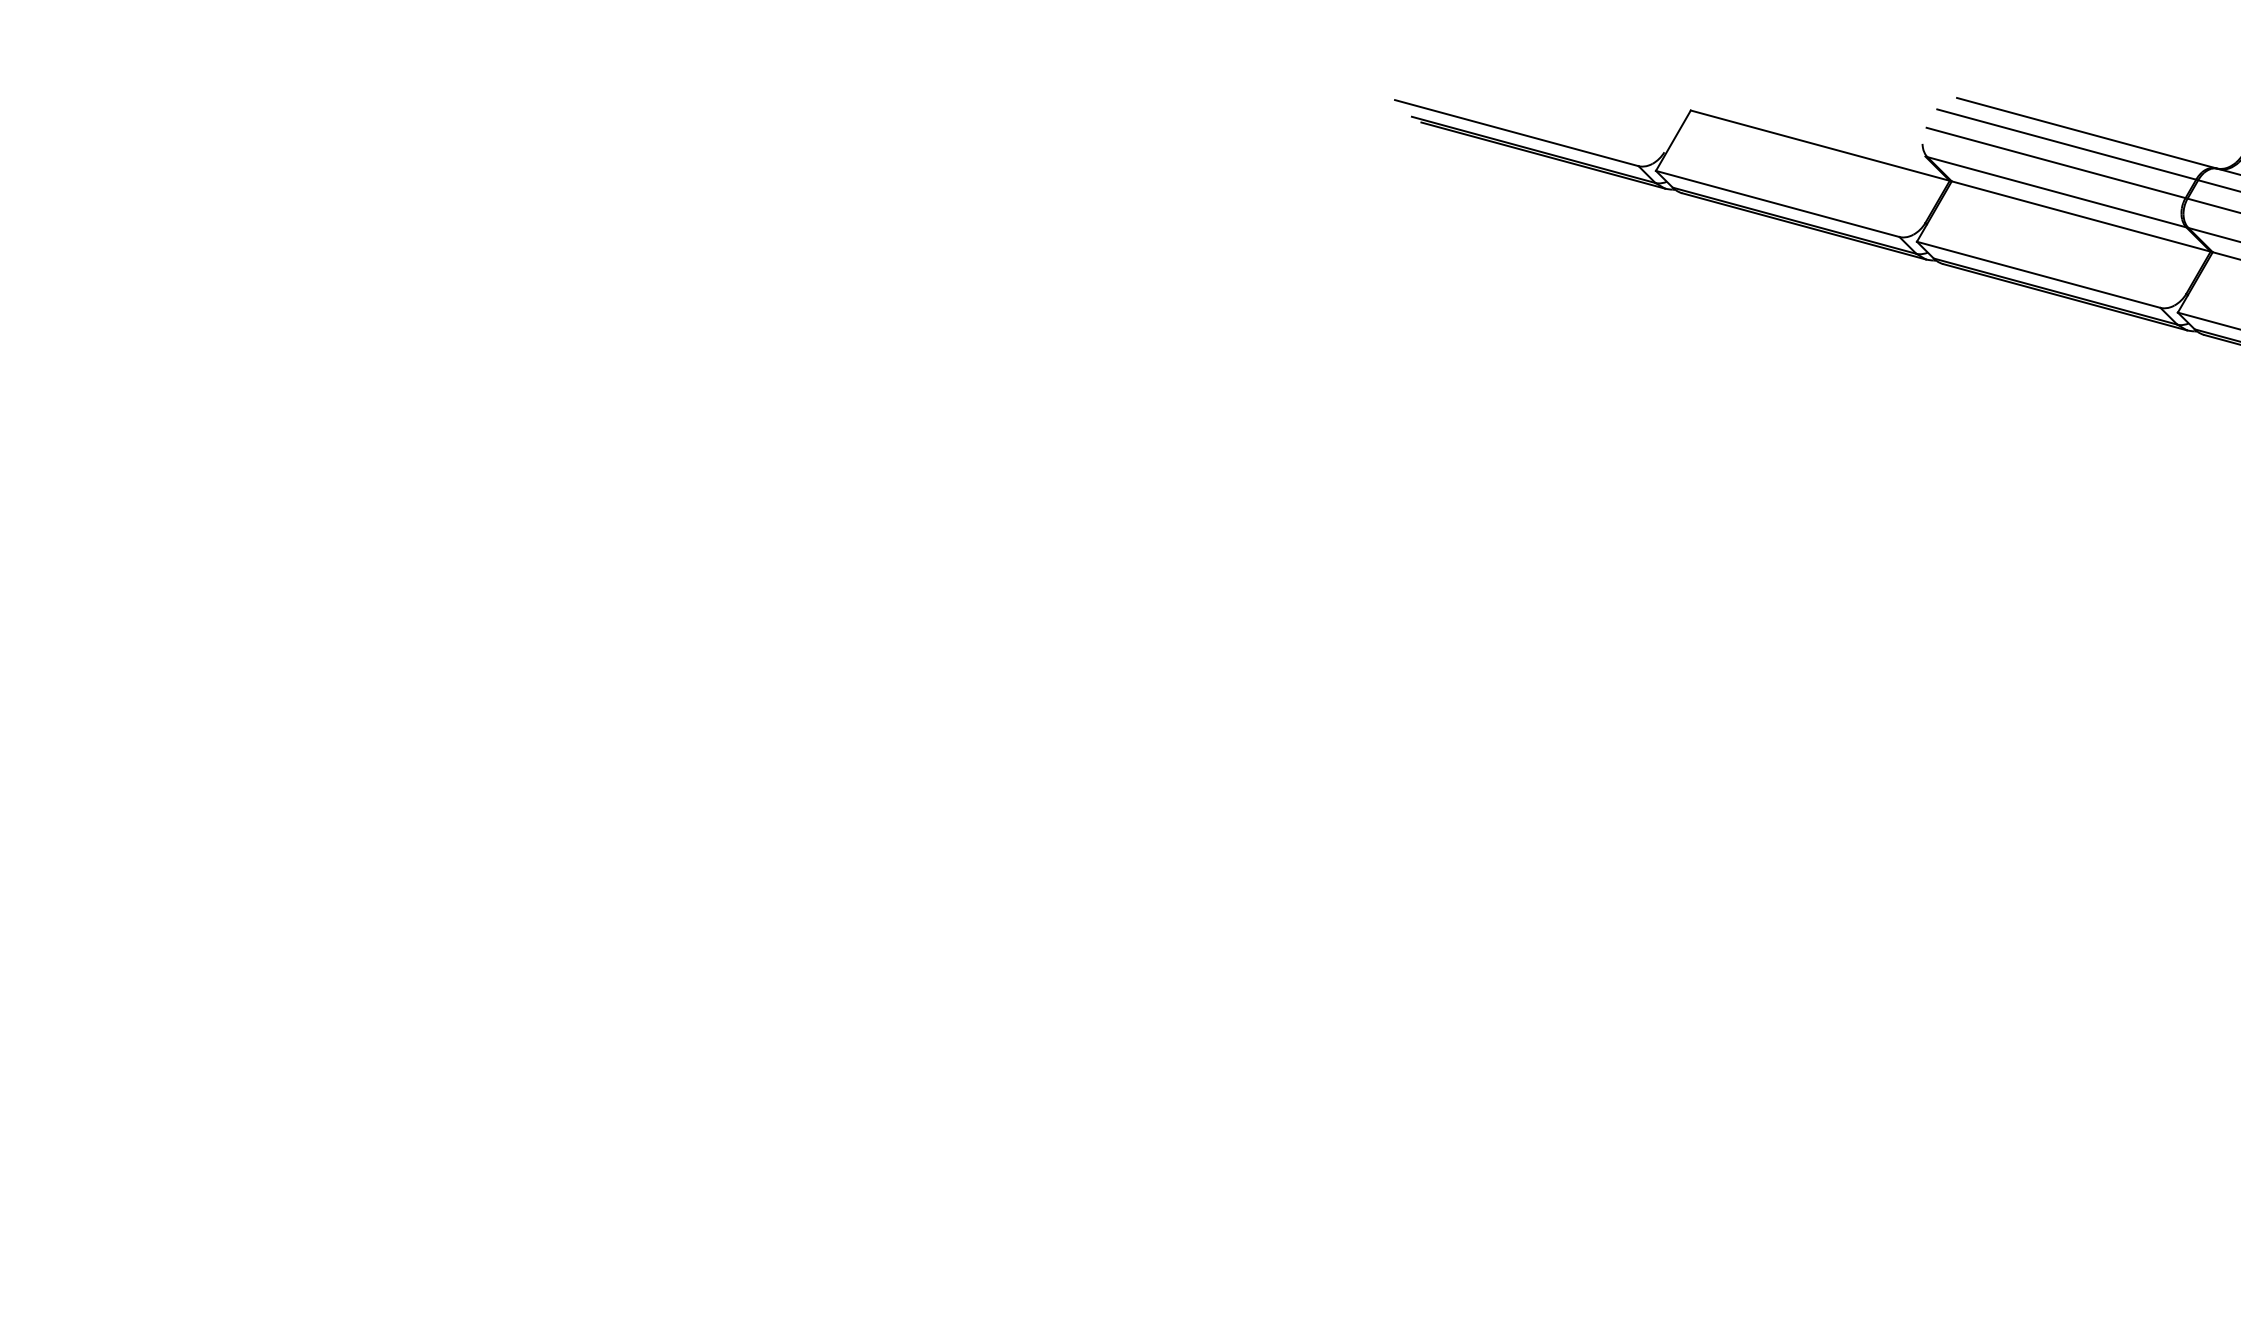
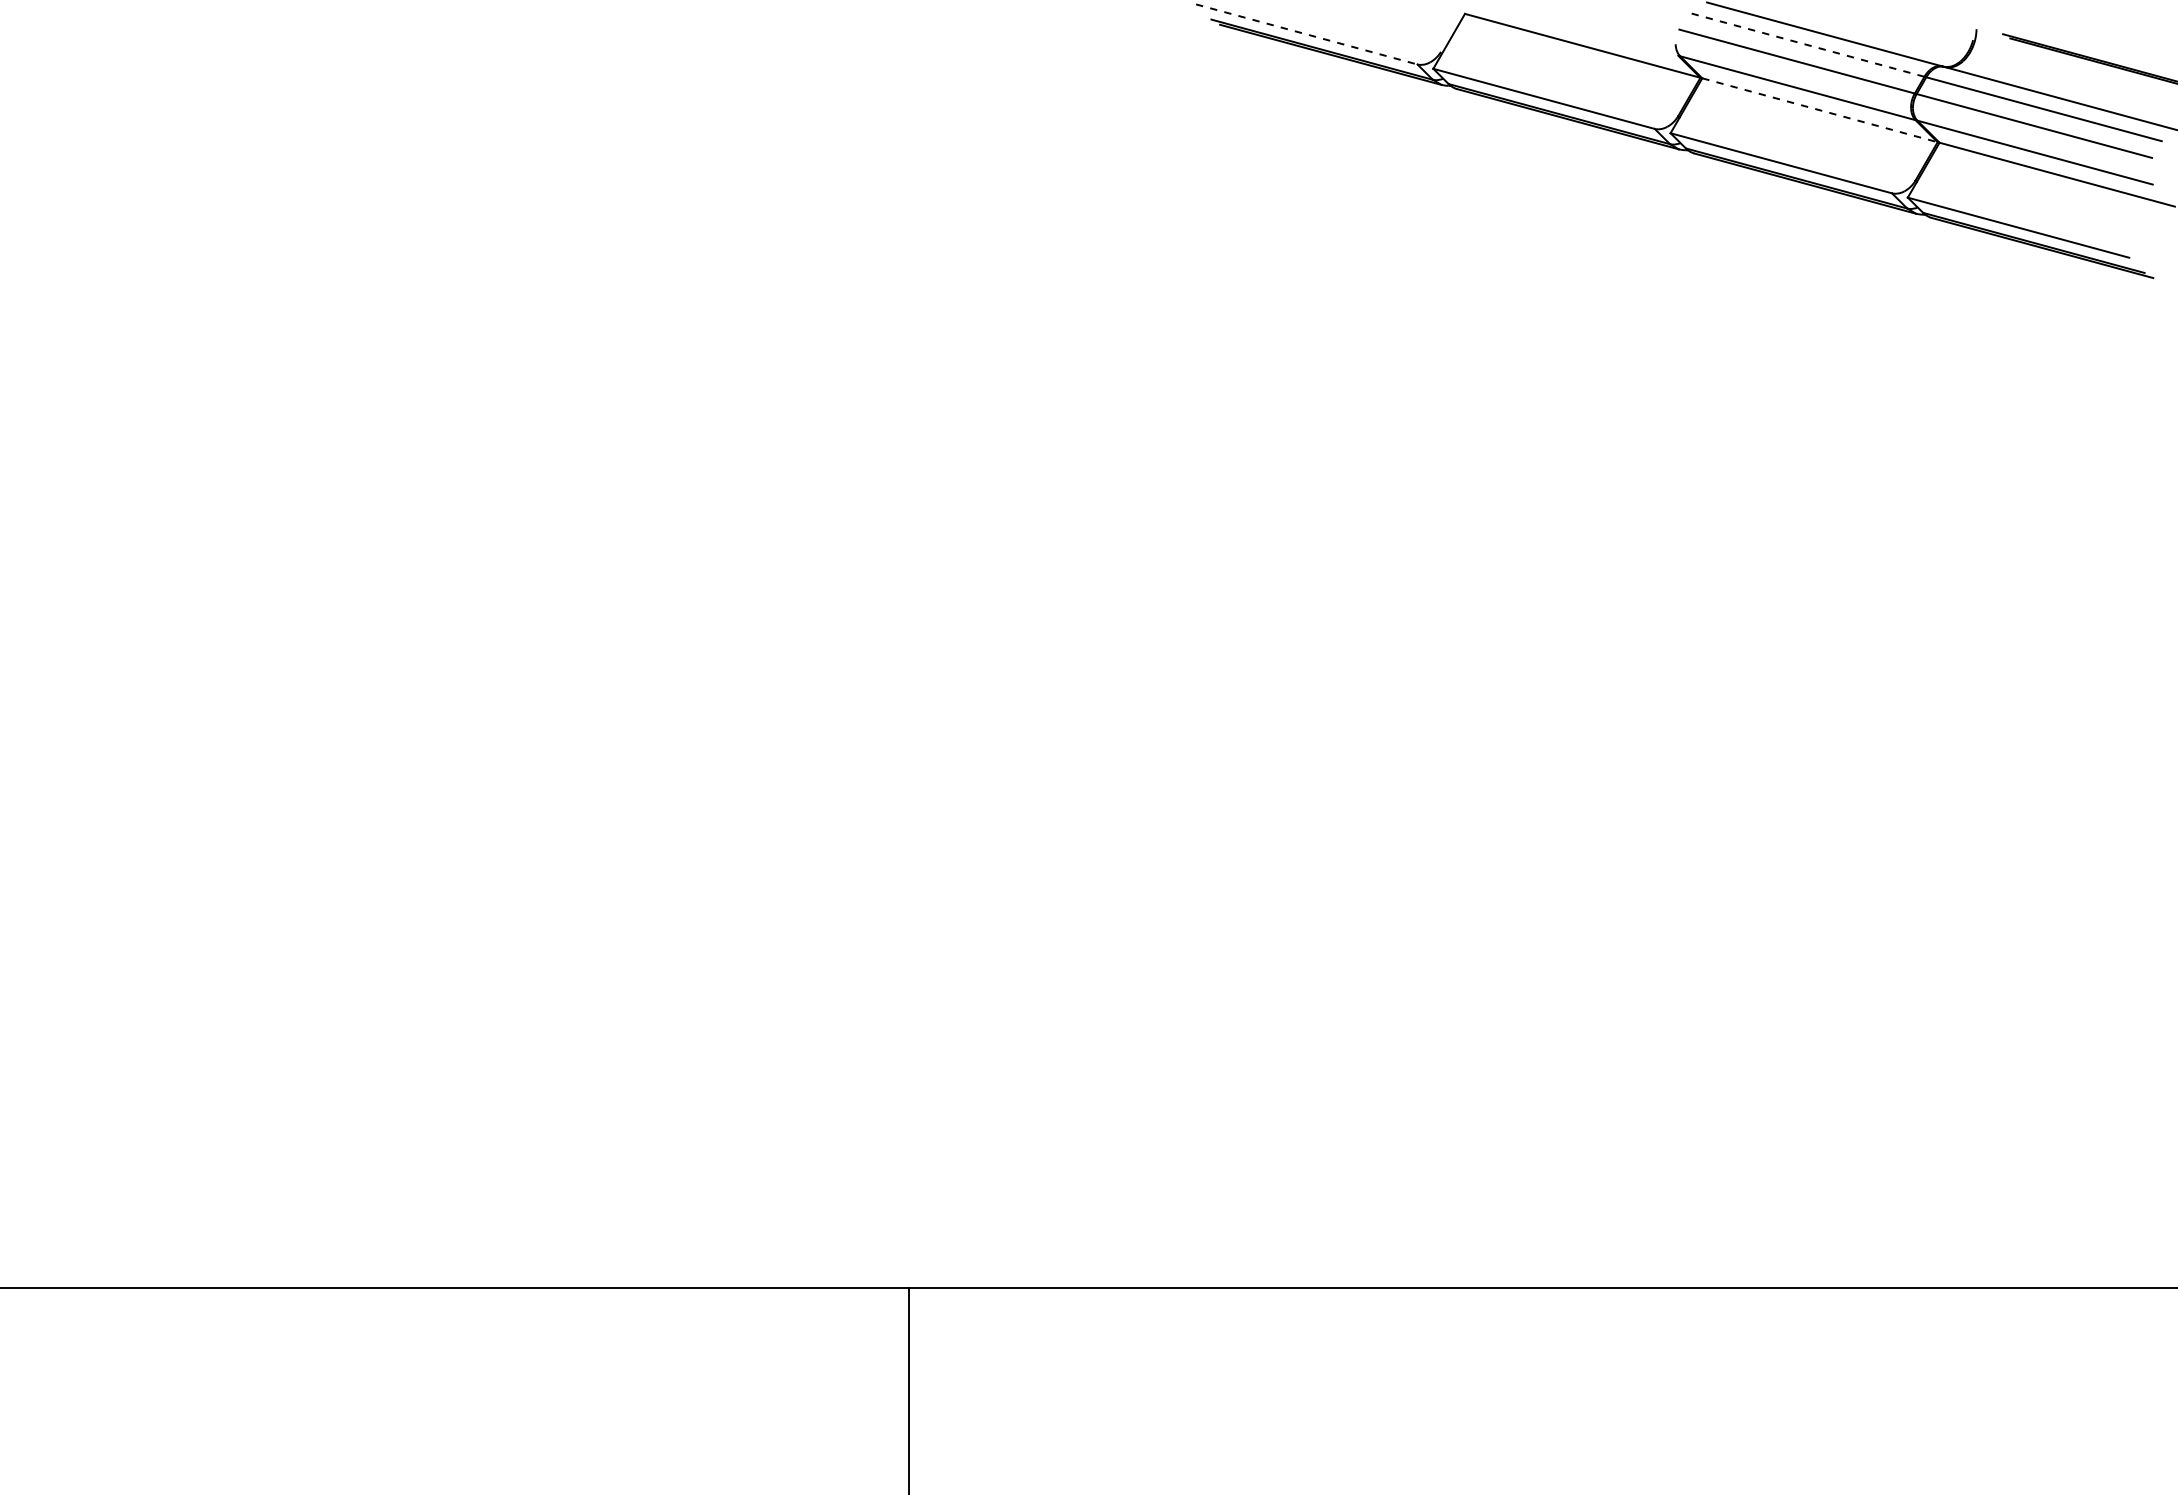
line: (1516, 133) -> (1306, 34), solid -> dashed
line: (2066, 144) -> (1806, 44), solid -> dashed
line: (2080, 216) -> (1819, 110), solid -> dashed

